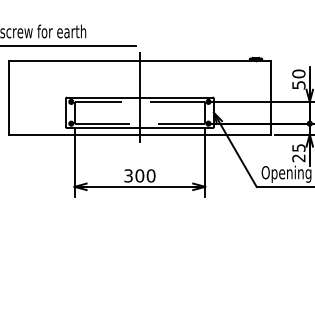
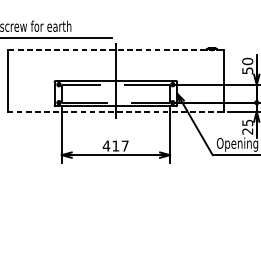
line: (139, 60) -> (115, 50), solid -> dashed
line: (139, 134) -> (115, 111), solid -> dashed
text: (139, 175) -> (115, 145), 300 -> 417

